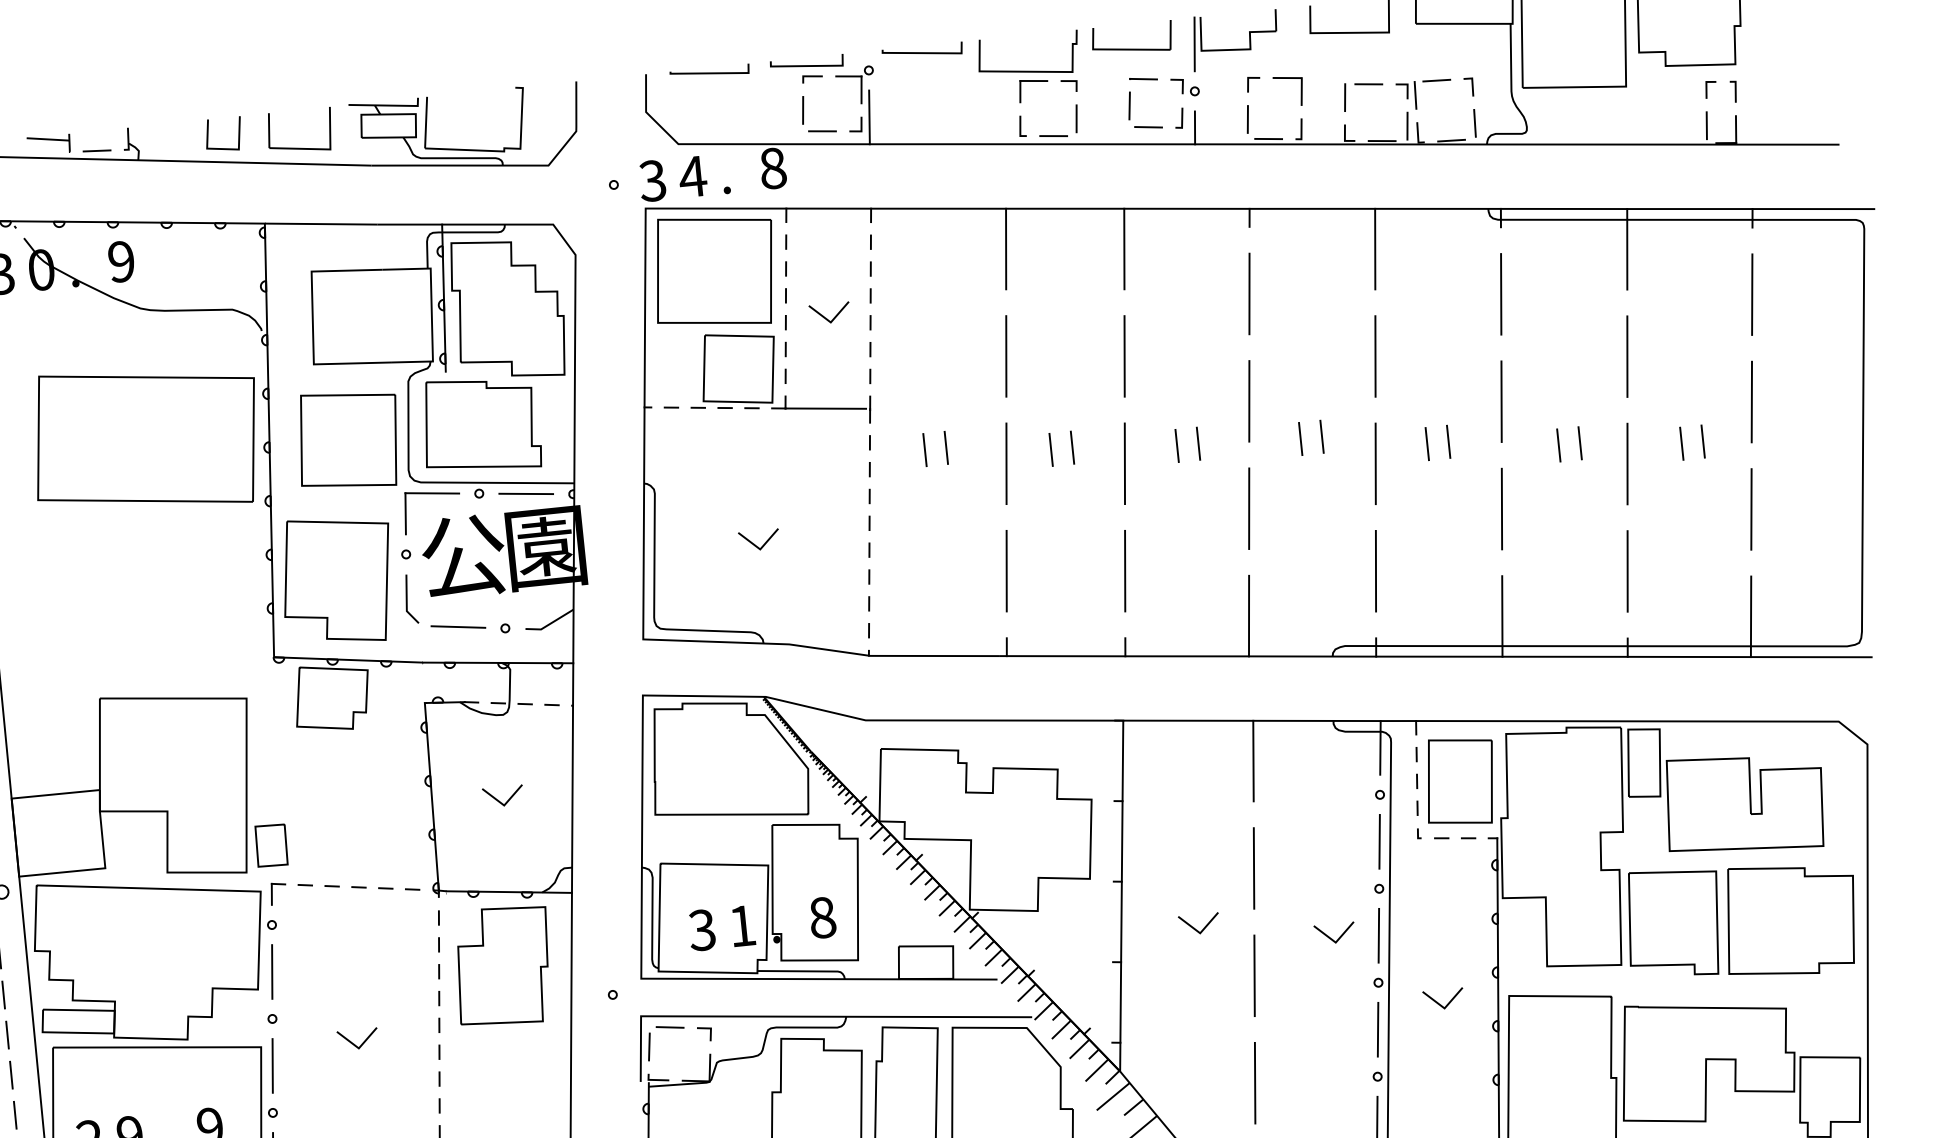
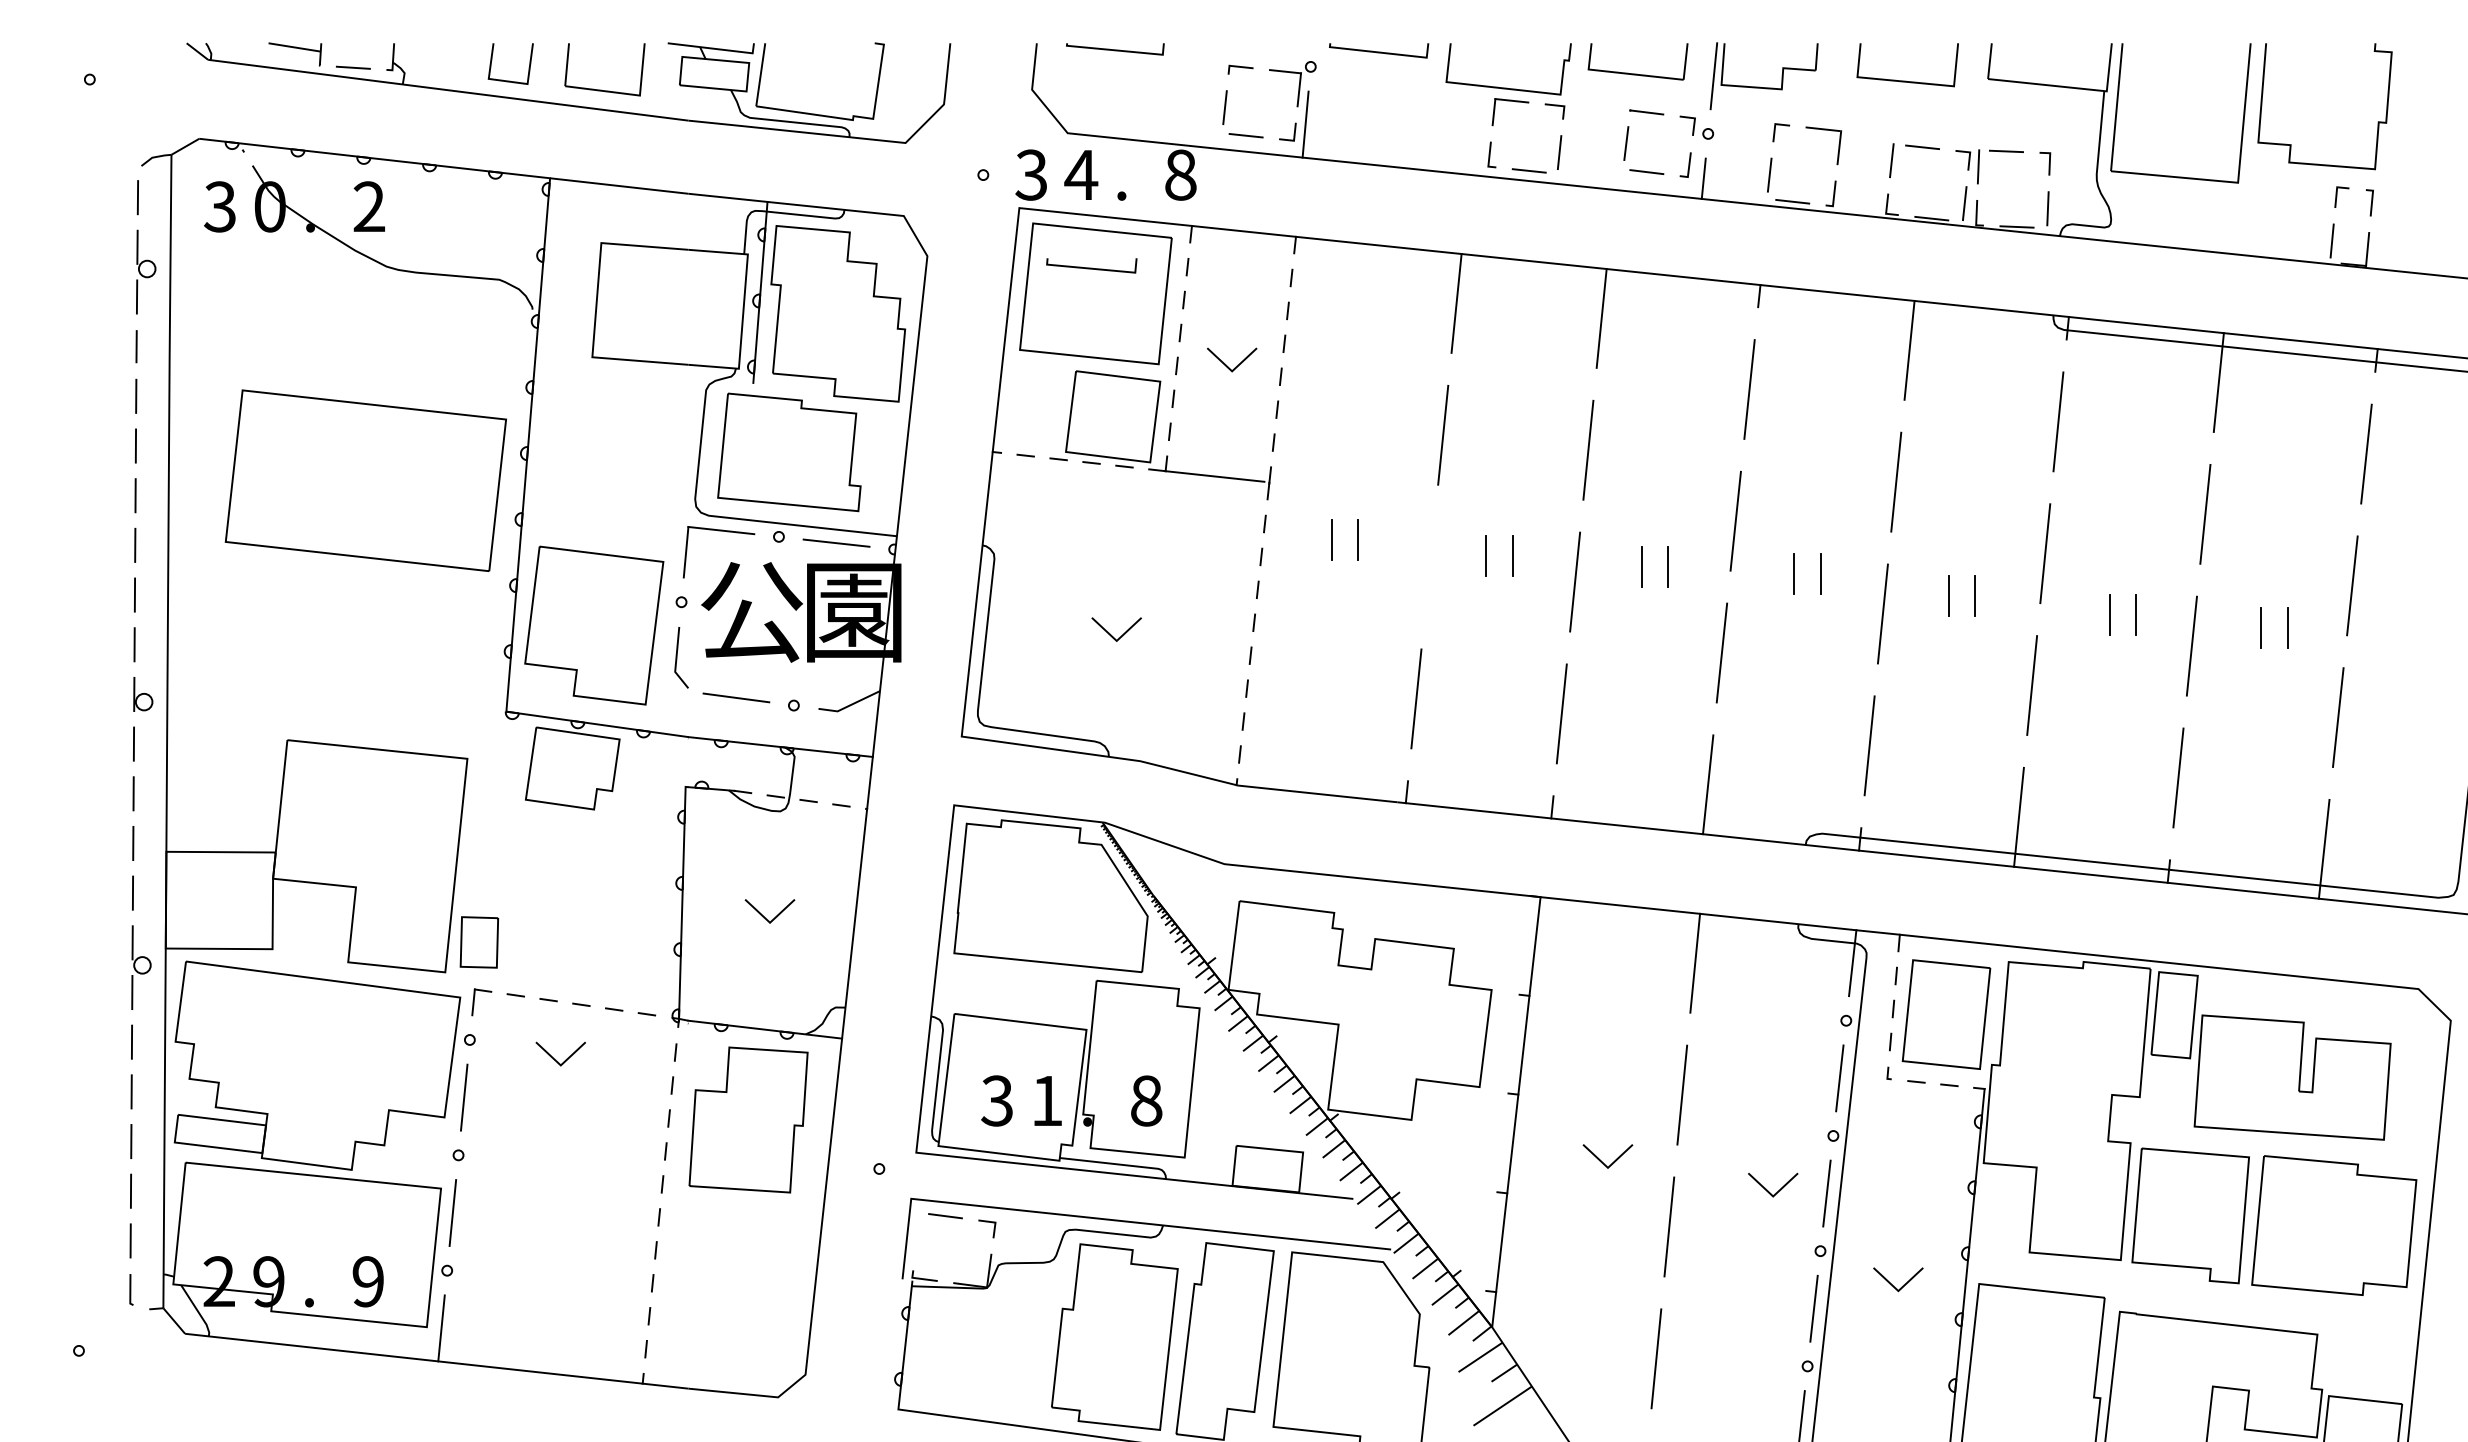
line: (806, 65) -> (1091, 267), moved
text: (120, 261) -> (368, 206), 9 -> 2
part: (145, 439) -> (365, 480), moved
part: (348, 440) -> (625, 454), removed
line: (1006, 463) -> (1429, 566), removed
line: (353, 1043) -> (554, 1058), moved
line: (649, 1046) -> (917, 1237), removed

